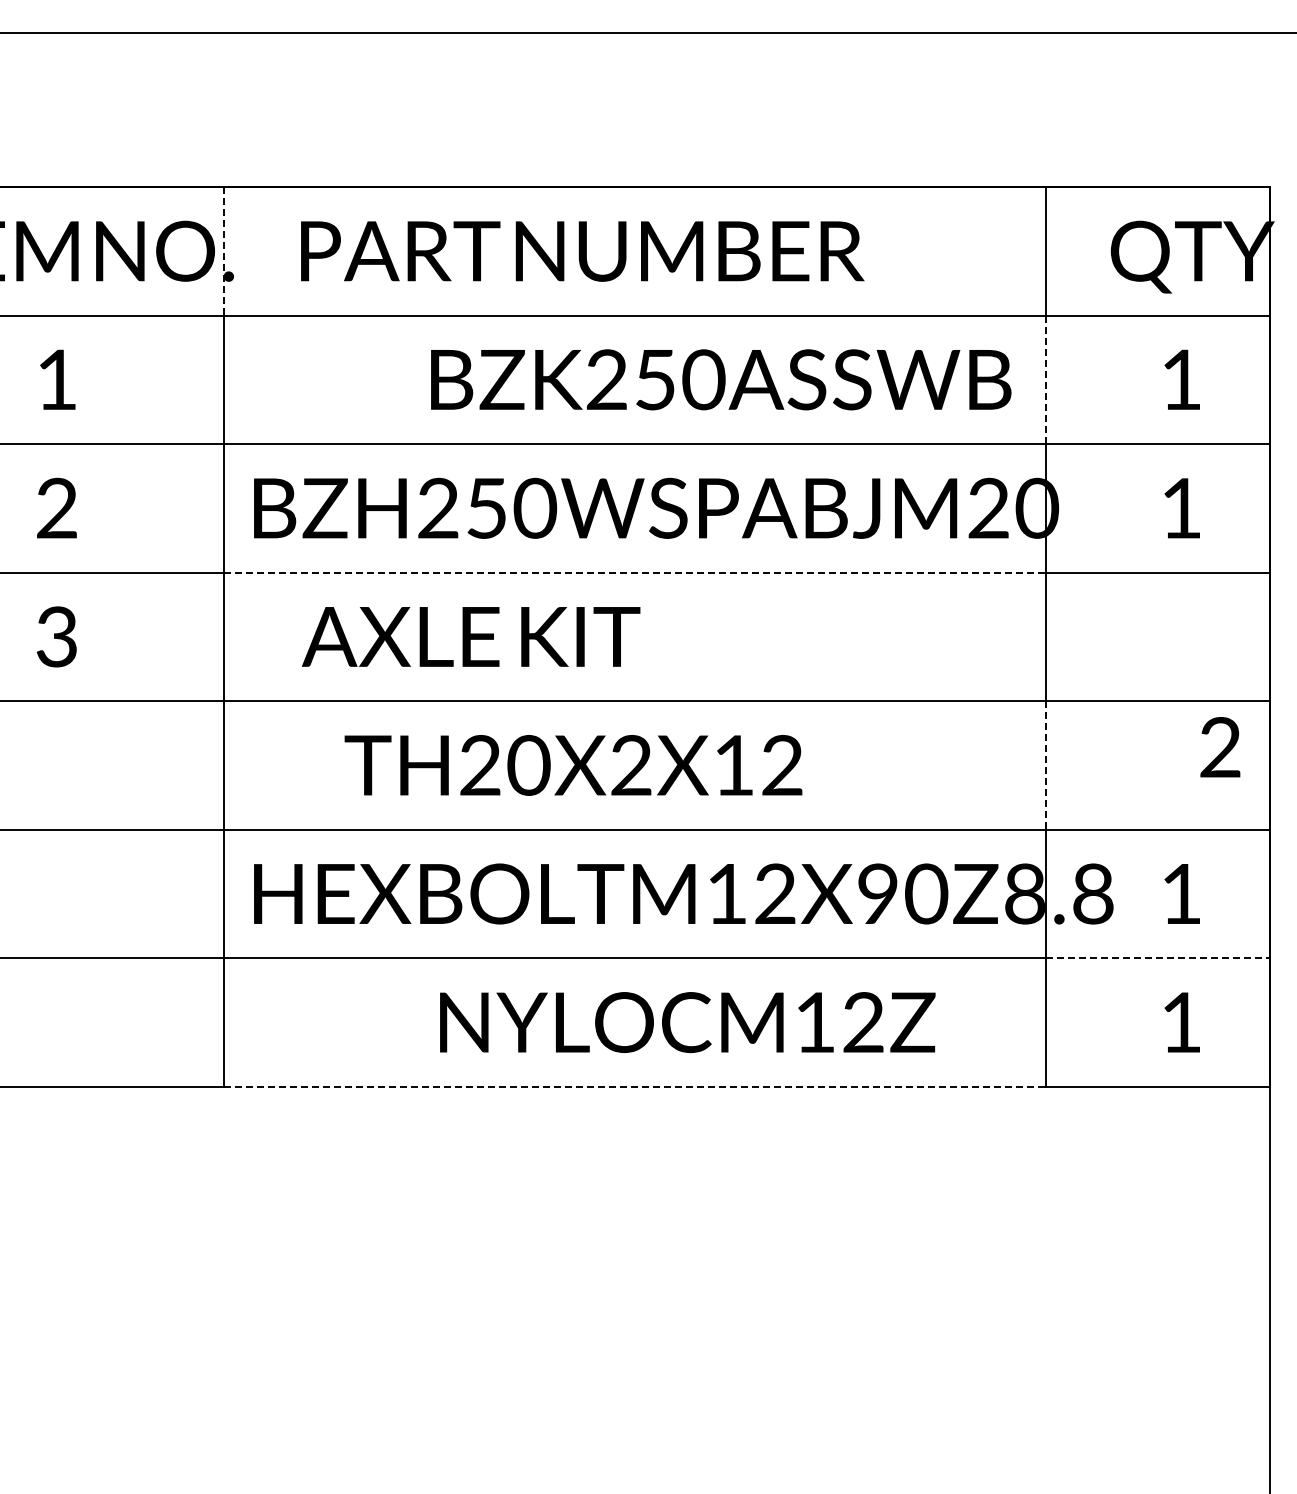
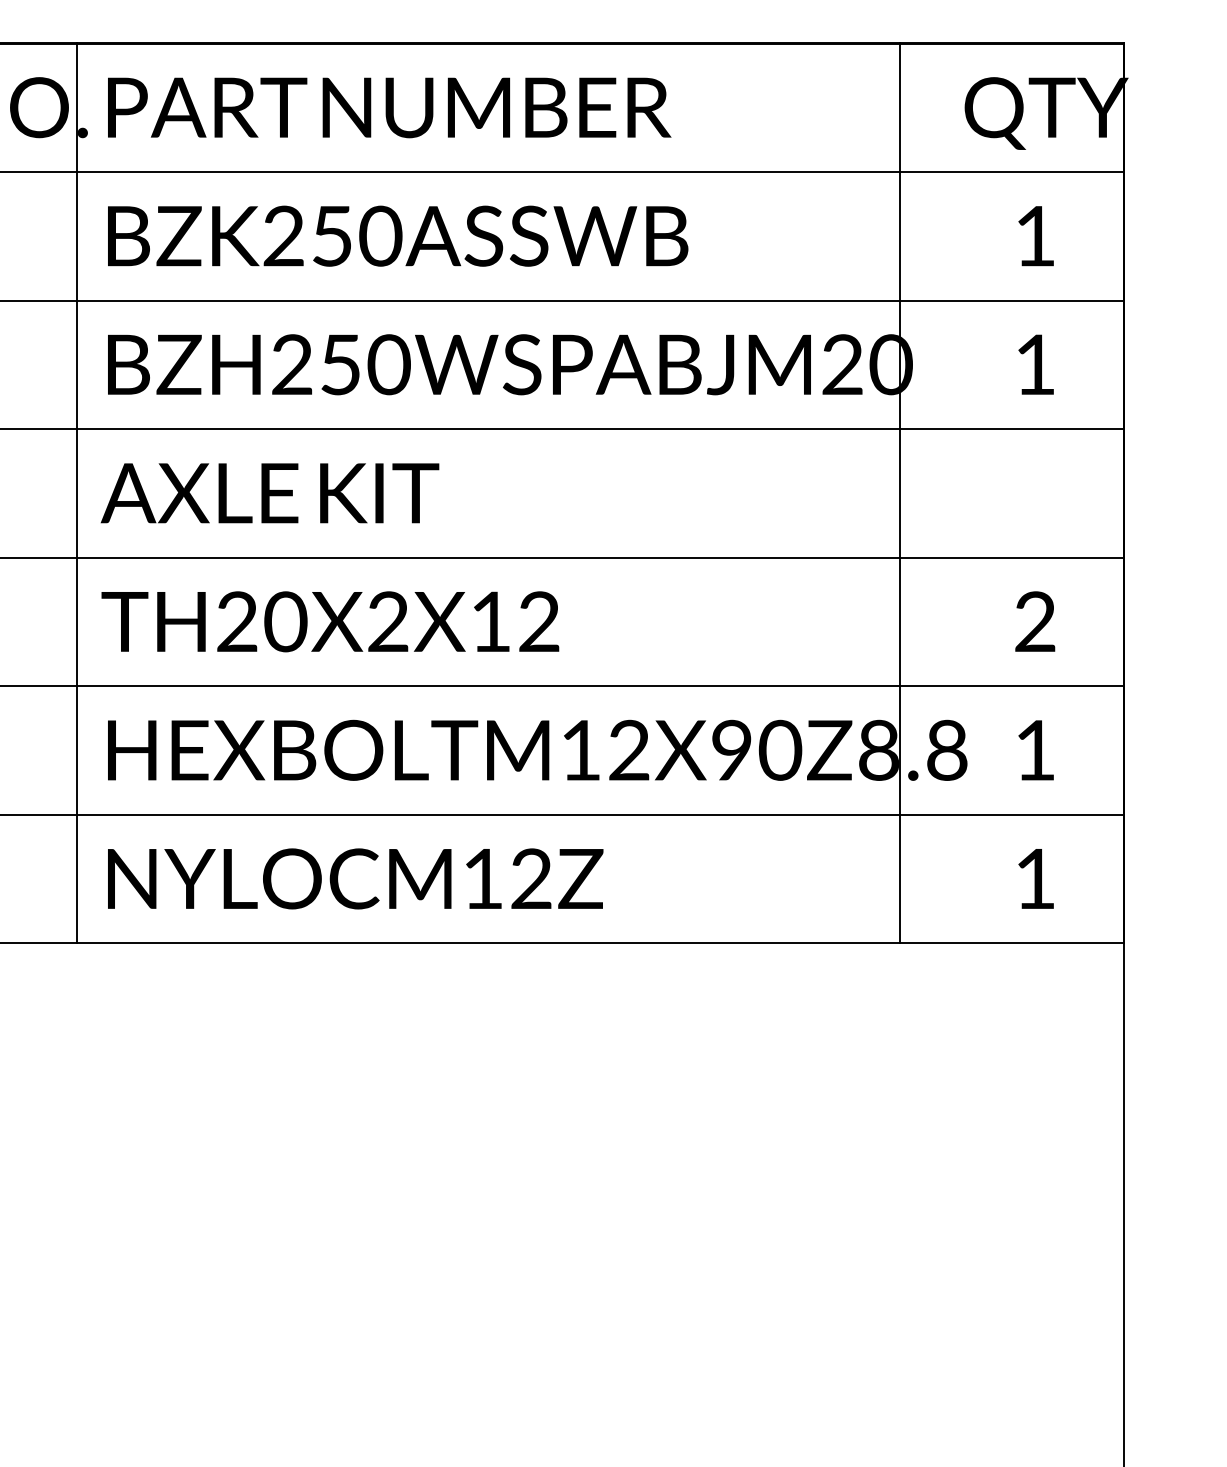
line: (223, 251) -> (77, 107), dashed -> solid
text: (582, 251) -> (389, 107), moved
text: (721, 379) -> (398, 235), moved
line: (1045, 380) -> (899, 236), dashed -> solid
line: (635, 572) -> (489, 428), dashed -> solid
text: (470, 636) -> (269, 492), moved
text: (1220, 747) -> (1035, 621), moved
text: (573, 765) -> (330, 621), moved
line: (1045, 765) -> (899, 621), dashed -> solid
line: (1158, 958) -> (1012, 814), dashed -> solid
text: (687, 1022) -> (355, 878), moved
line: (635, 1086) -> (489, 942), dashed -> solid

